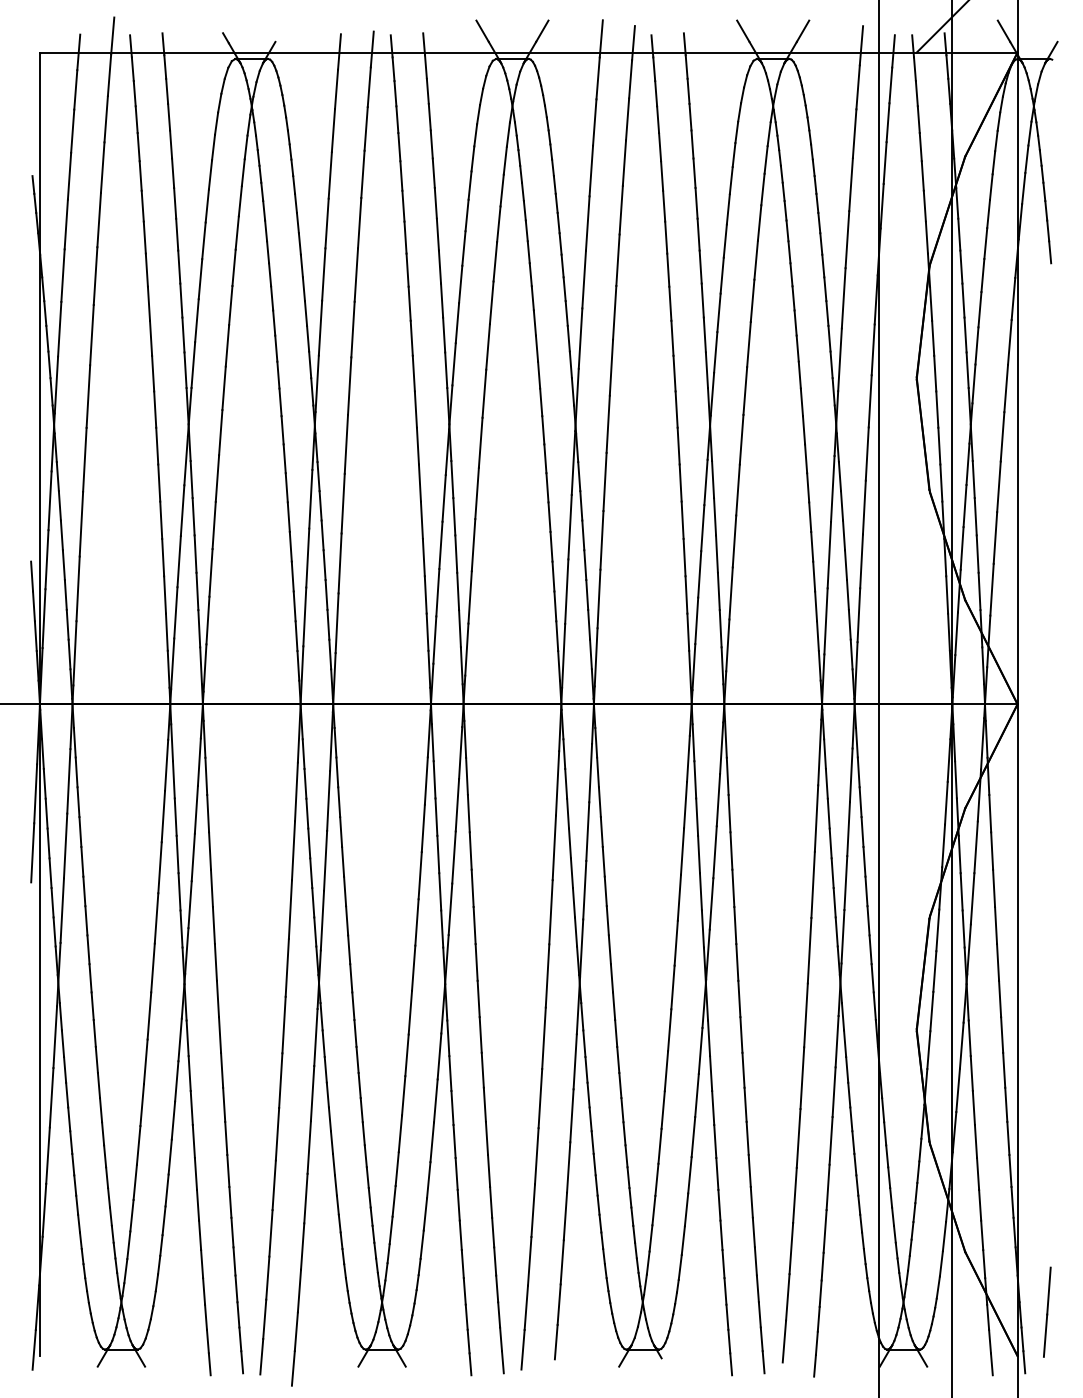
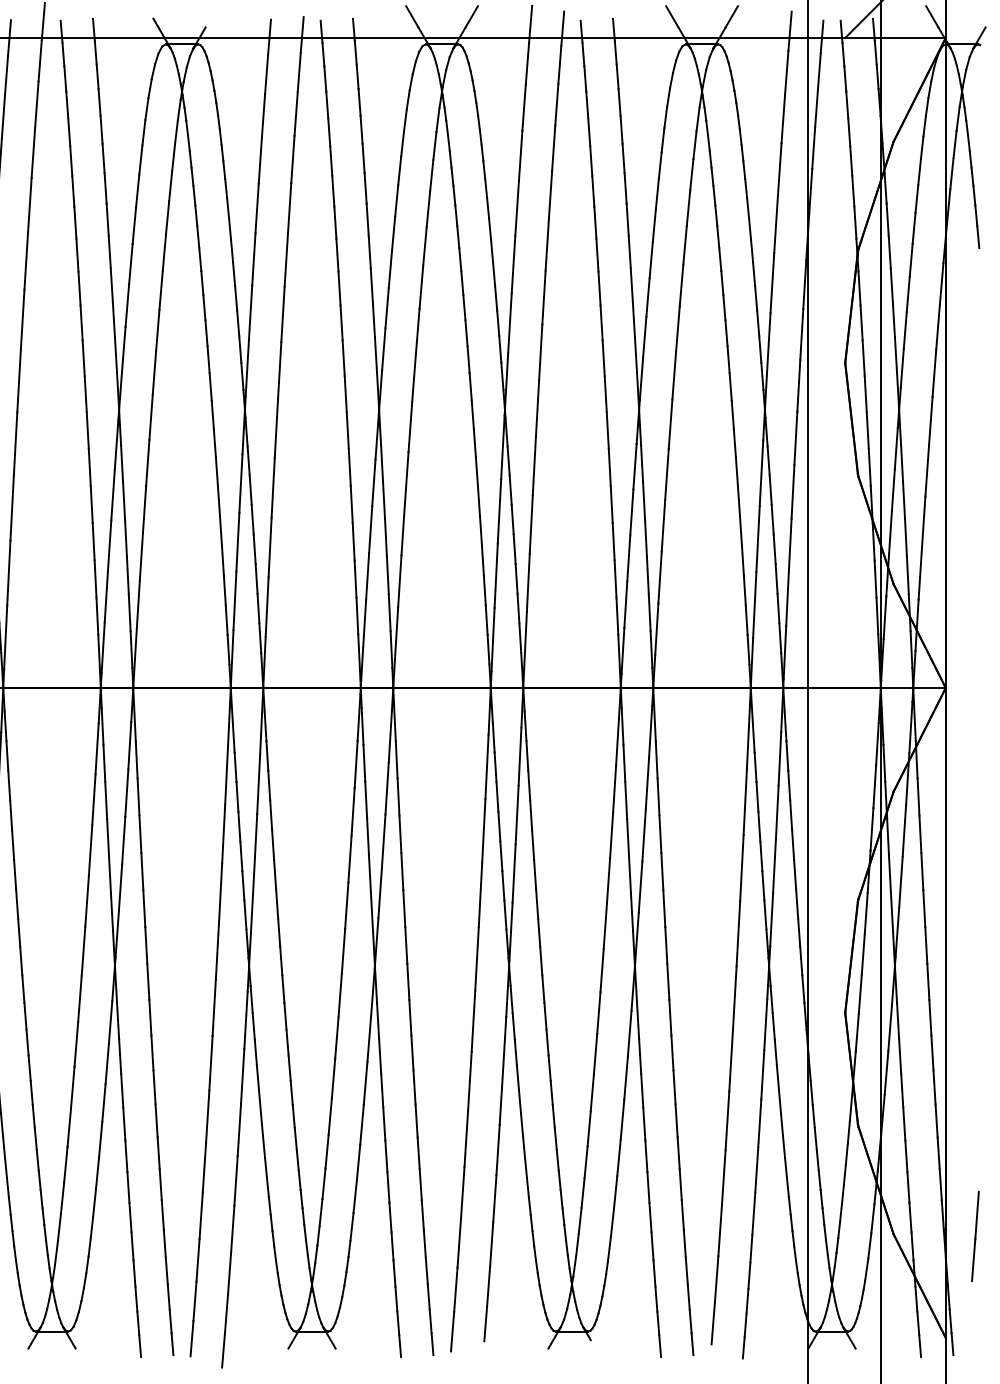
line: (1047, 1311) -> (975, 1235), moved

